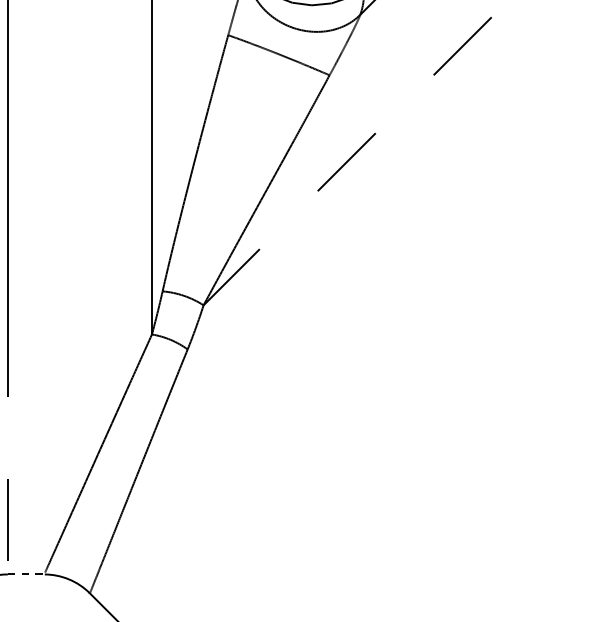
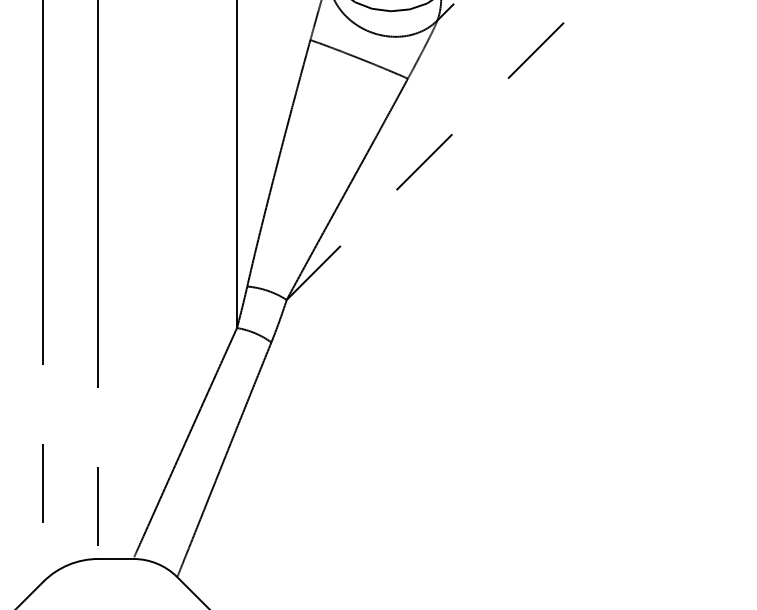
line: (26, 573) -> (116, 558), dashed -> solid

